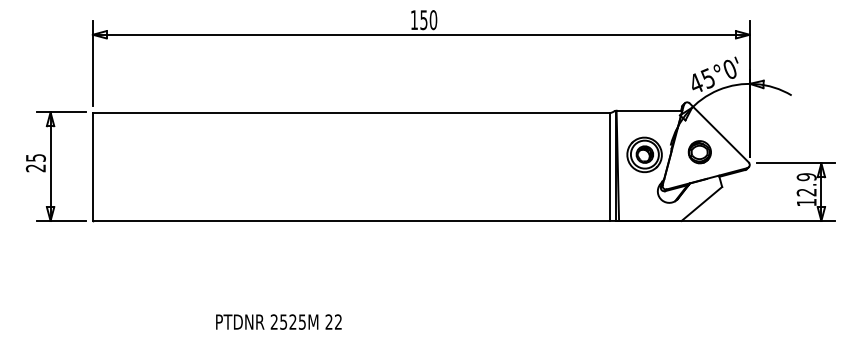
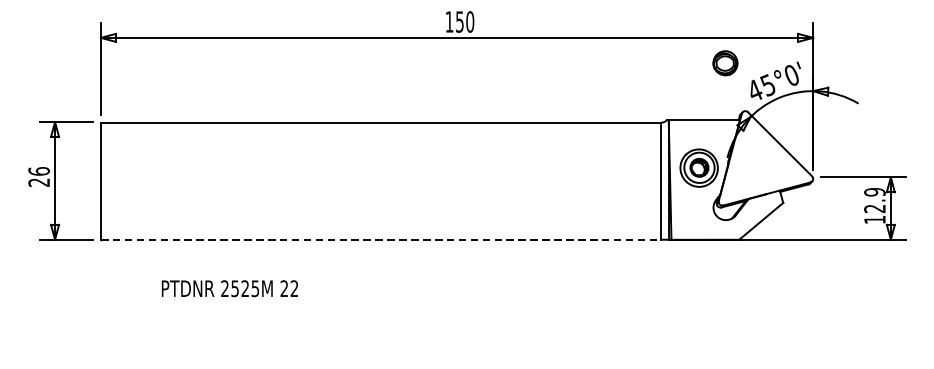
part: (699, 152) -> (725, 63), moved
text: (35, 157) -> (38, 170), 25 -> 26
line: (351, 220) -> (381, 239), solid -> dashed
text: (278, 321) -> (229, 288), moved

